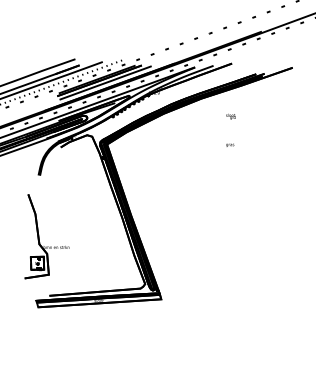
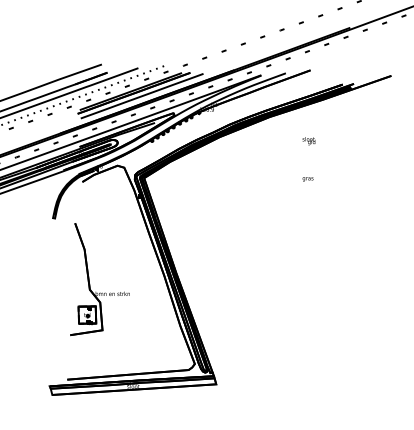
part: (39, 236) -> (90, 279), moved

